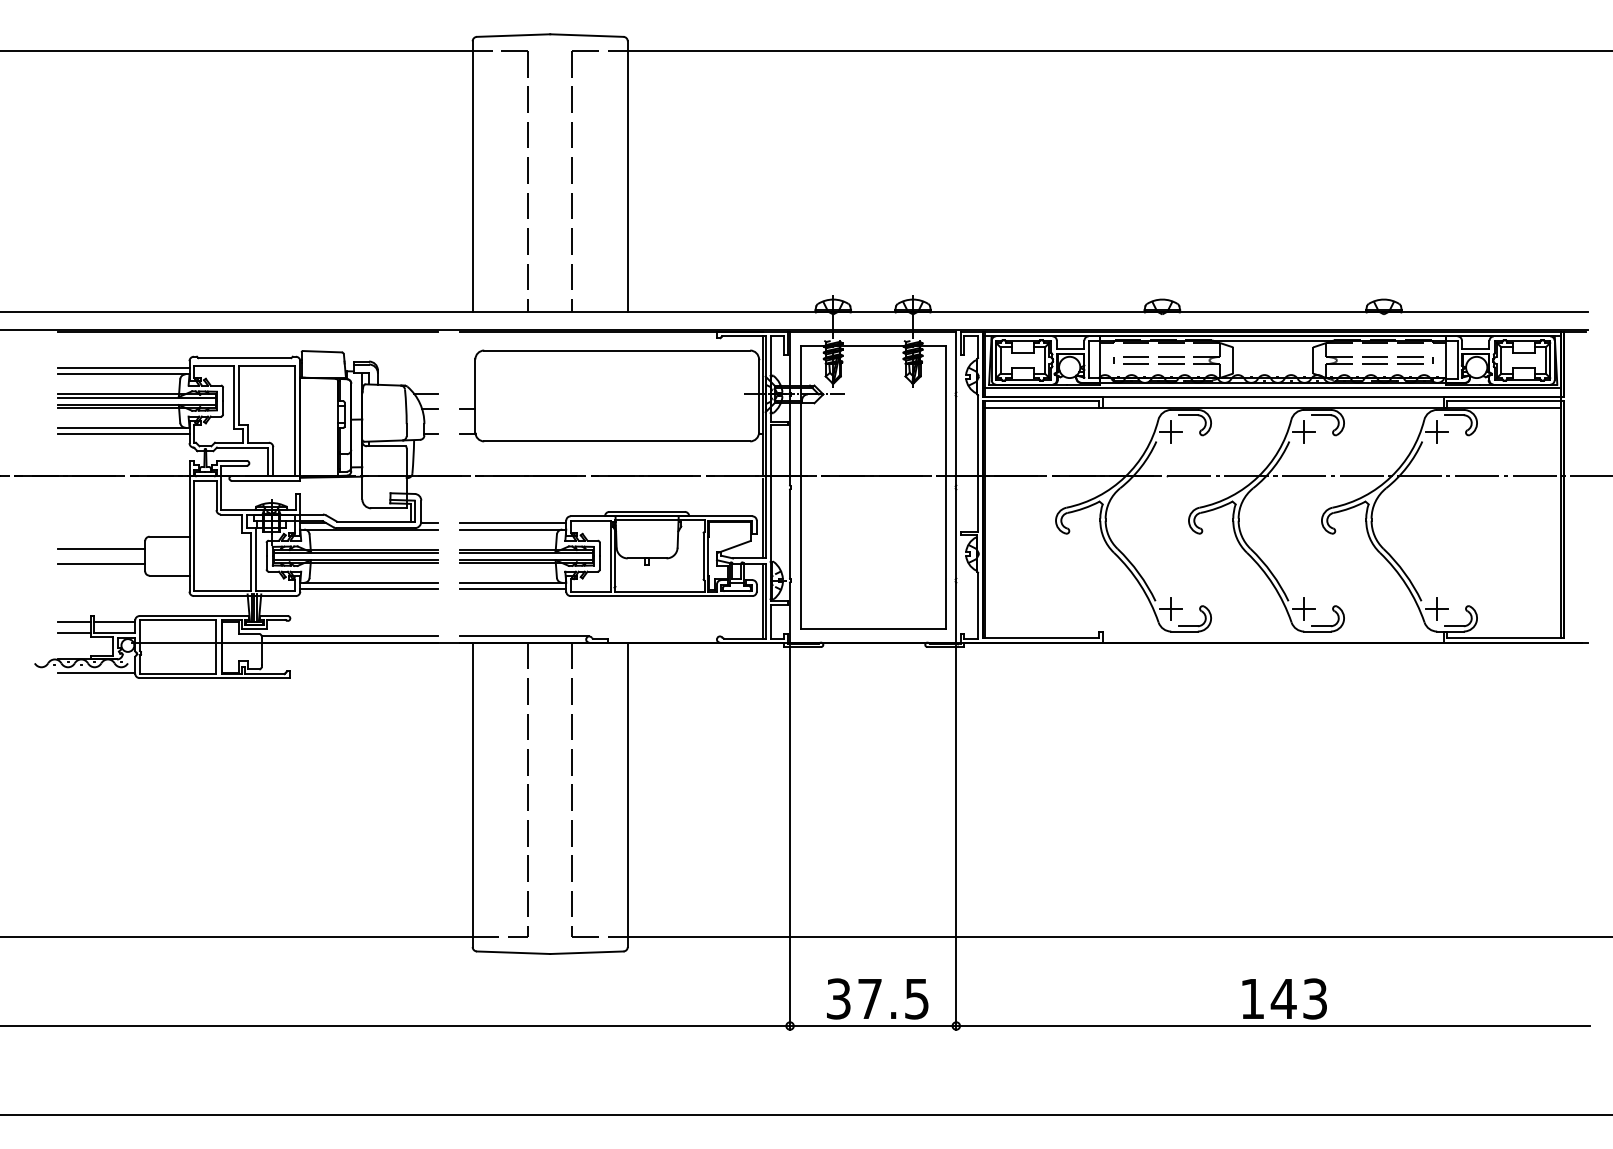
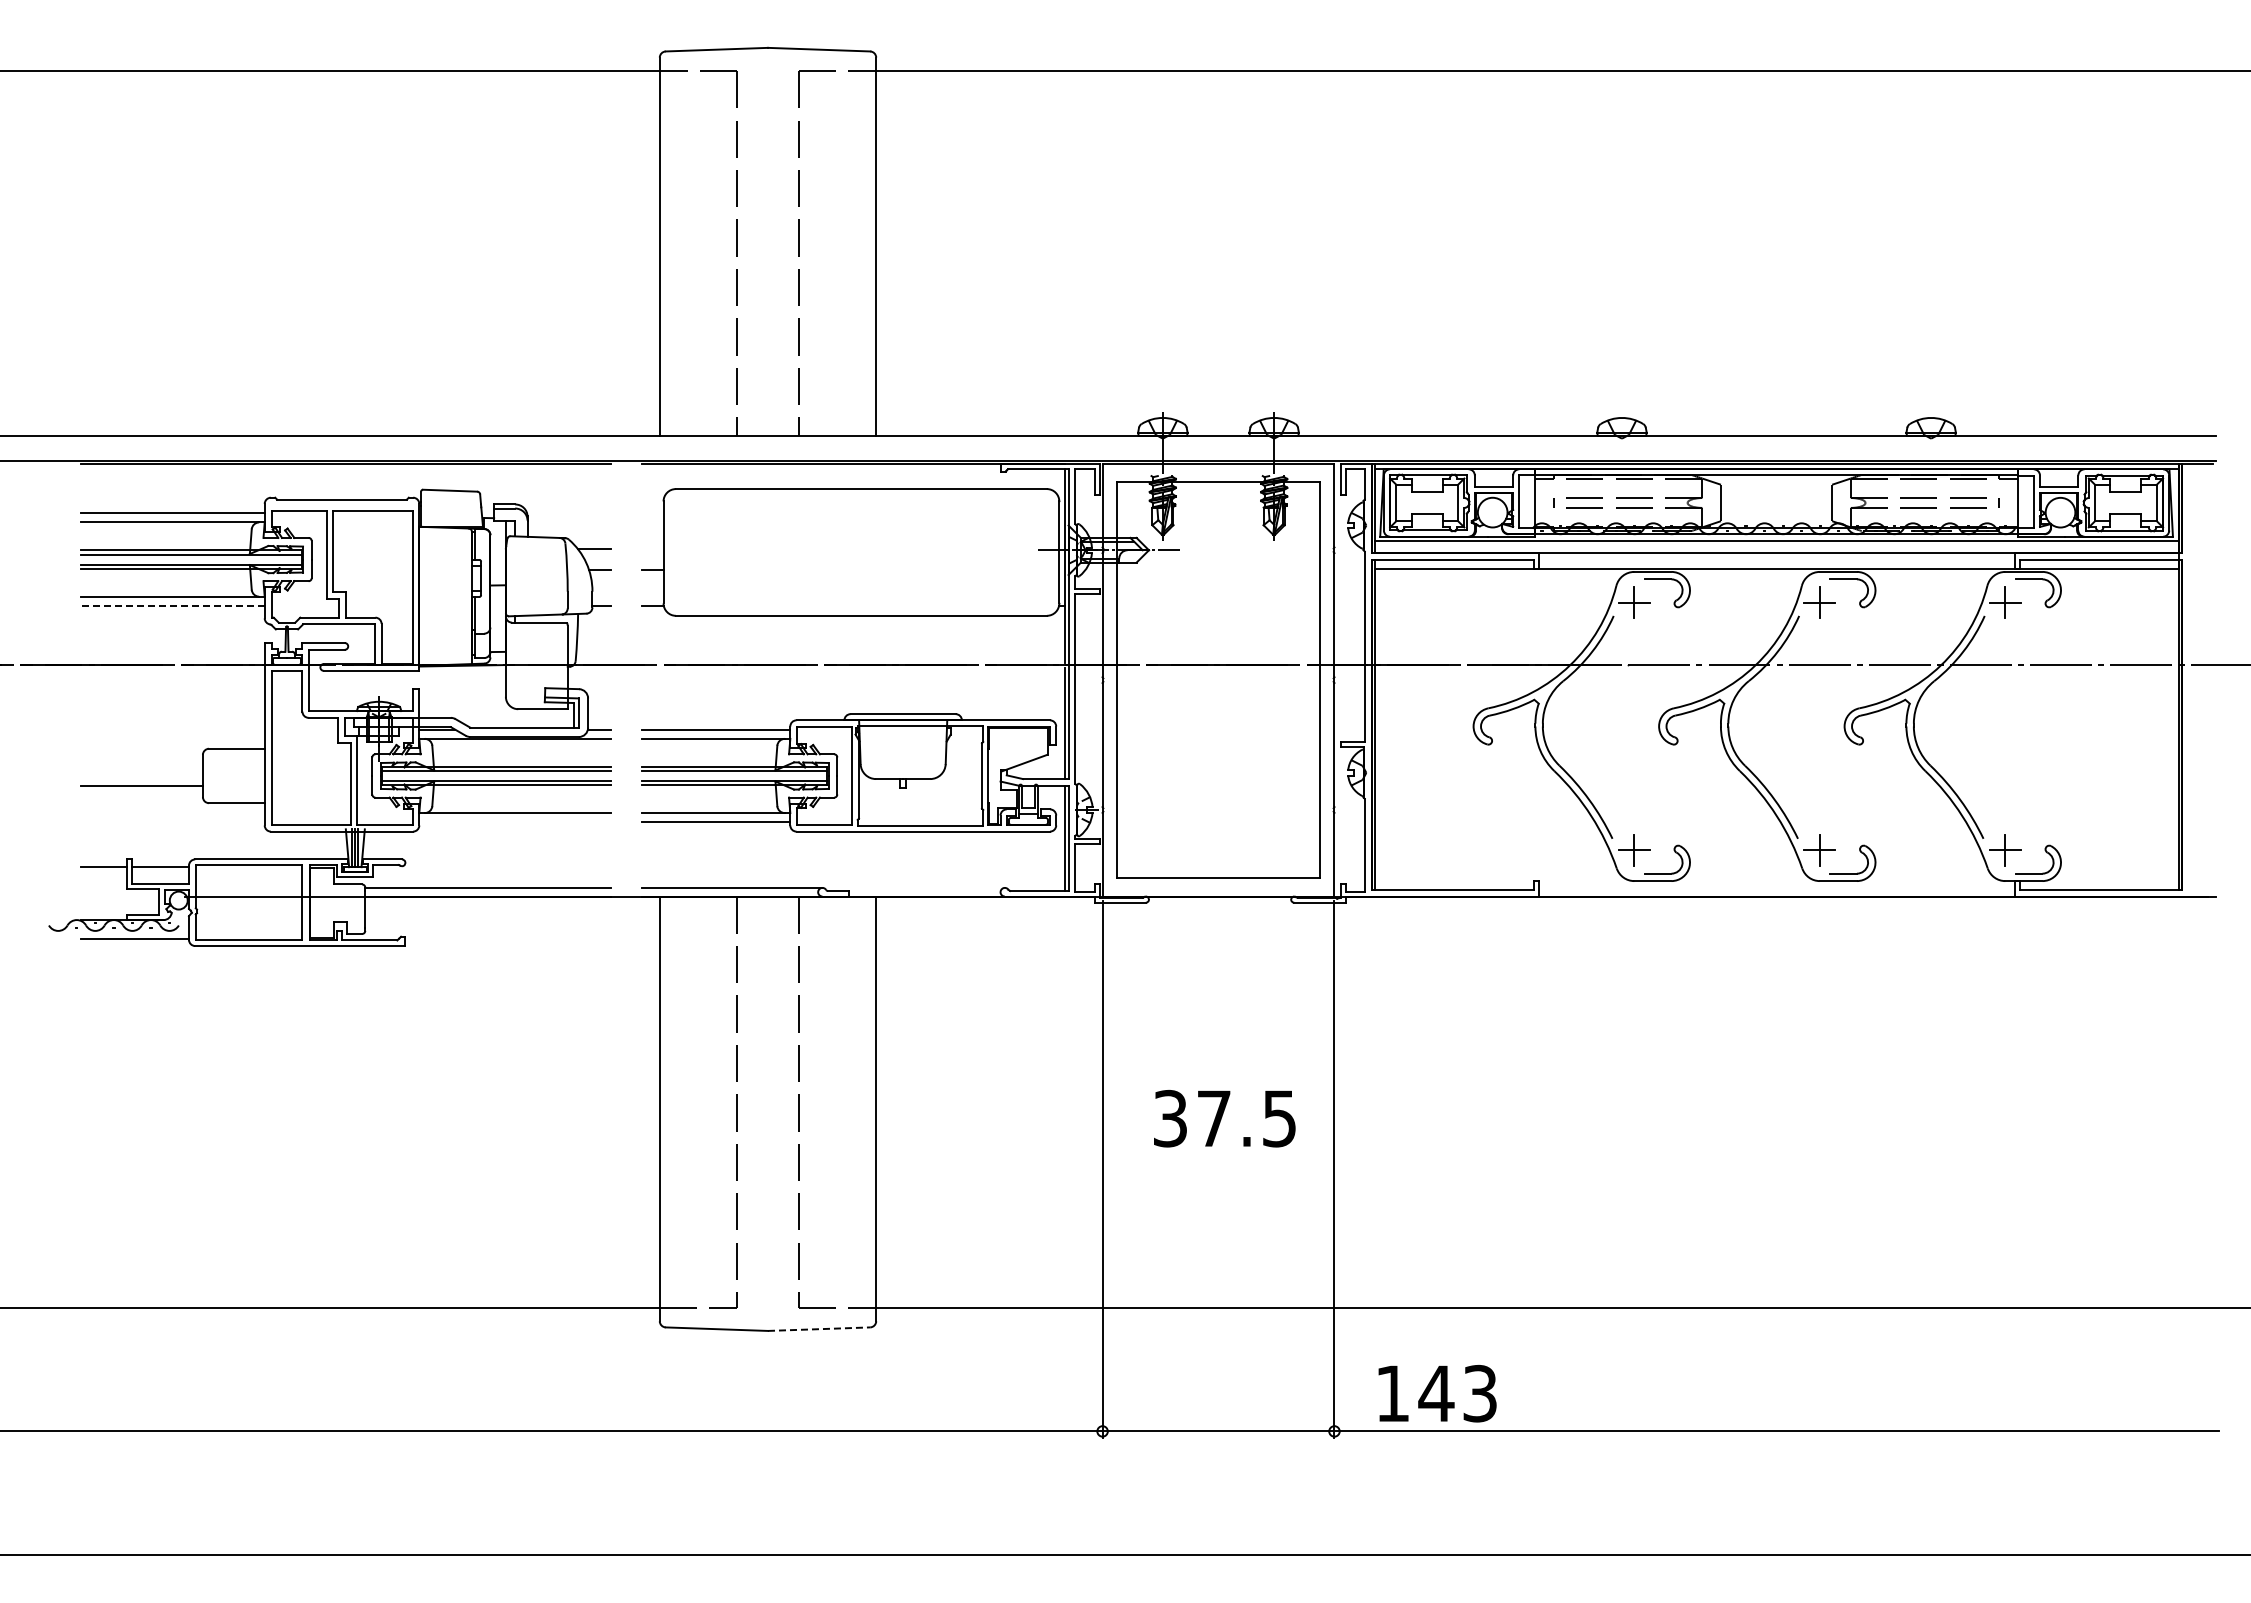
line: (123, 434) -> (172, 605), solid -> dashed
line: (101, 548) -> (141, 765), removed
line: (369, 589) -> (515, 822), removed
line: (73, 633) -> (103, 883), removed
line: (587, 952) -> (819, 1329), solid -> dashed
text: (877, 998) -> (1224, 1118), moved
text: (1284, 998) -> (1437, 1393), moved

